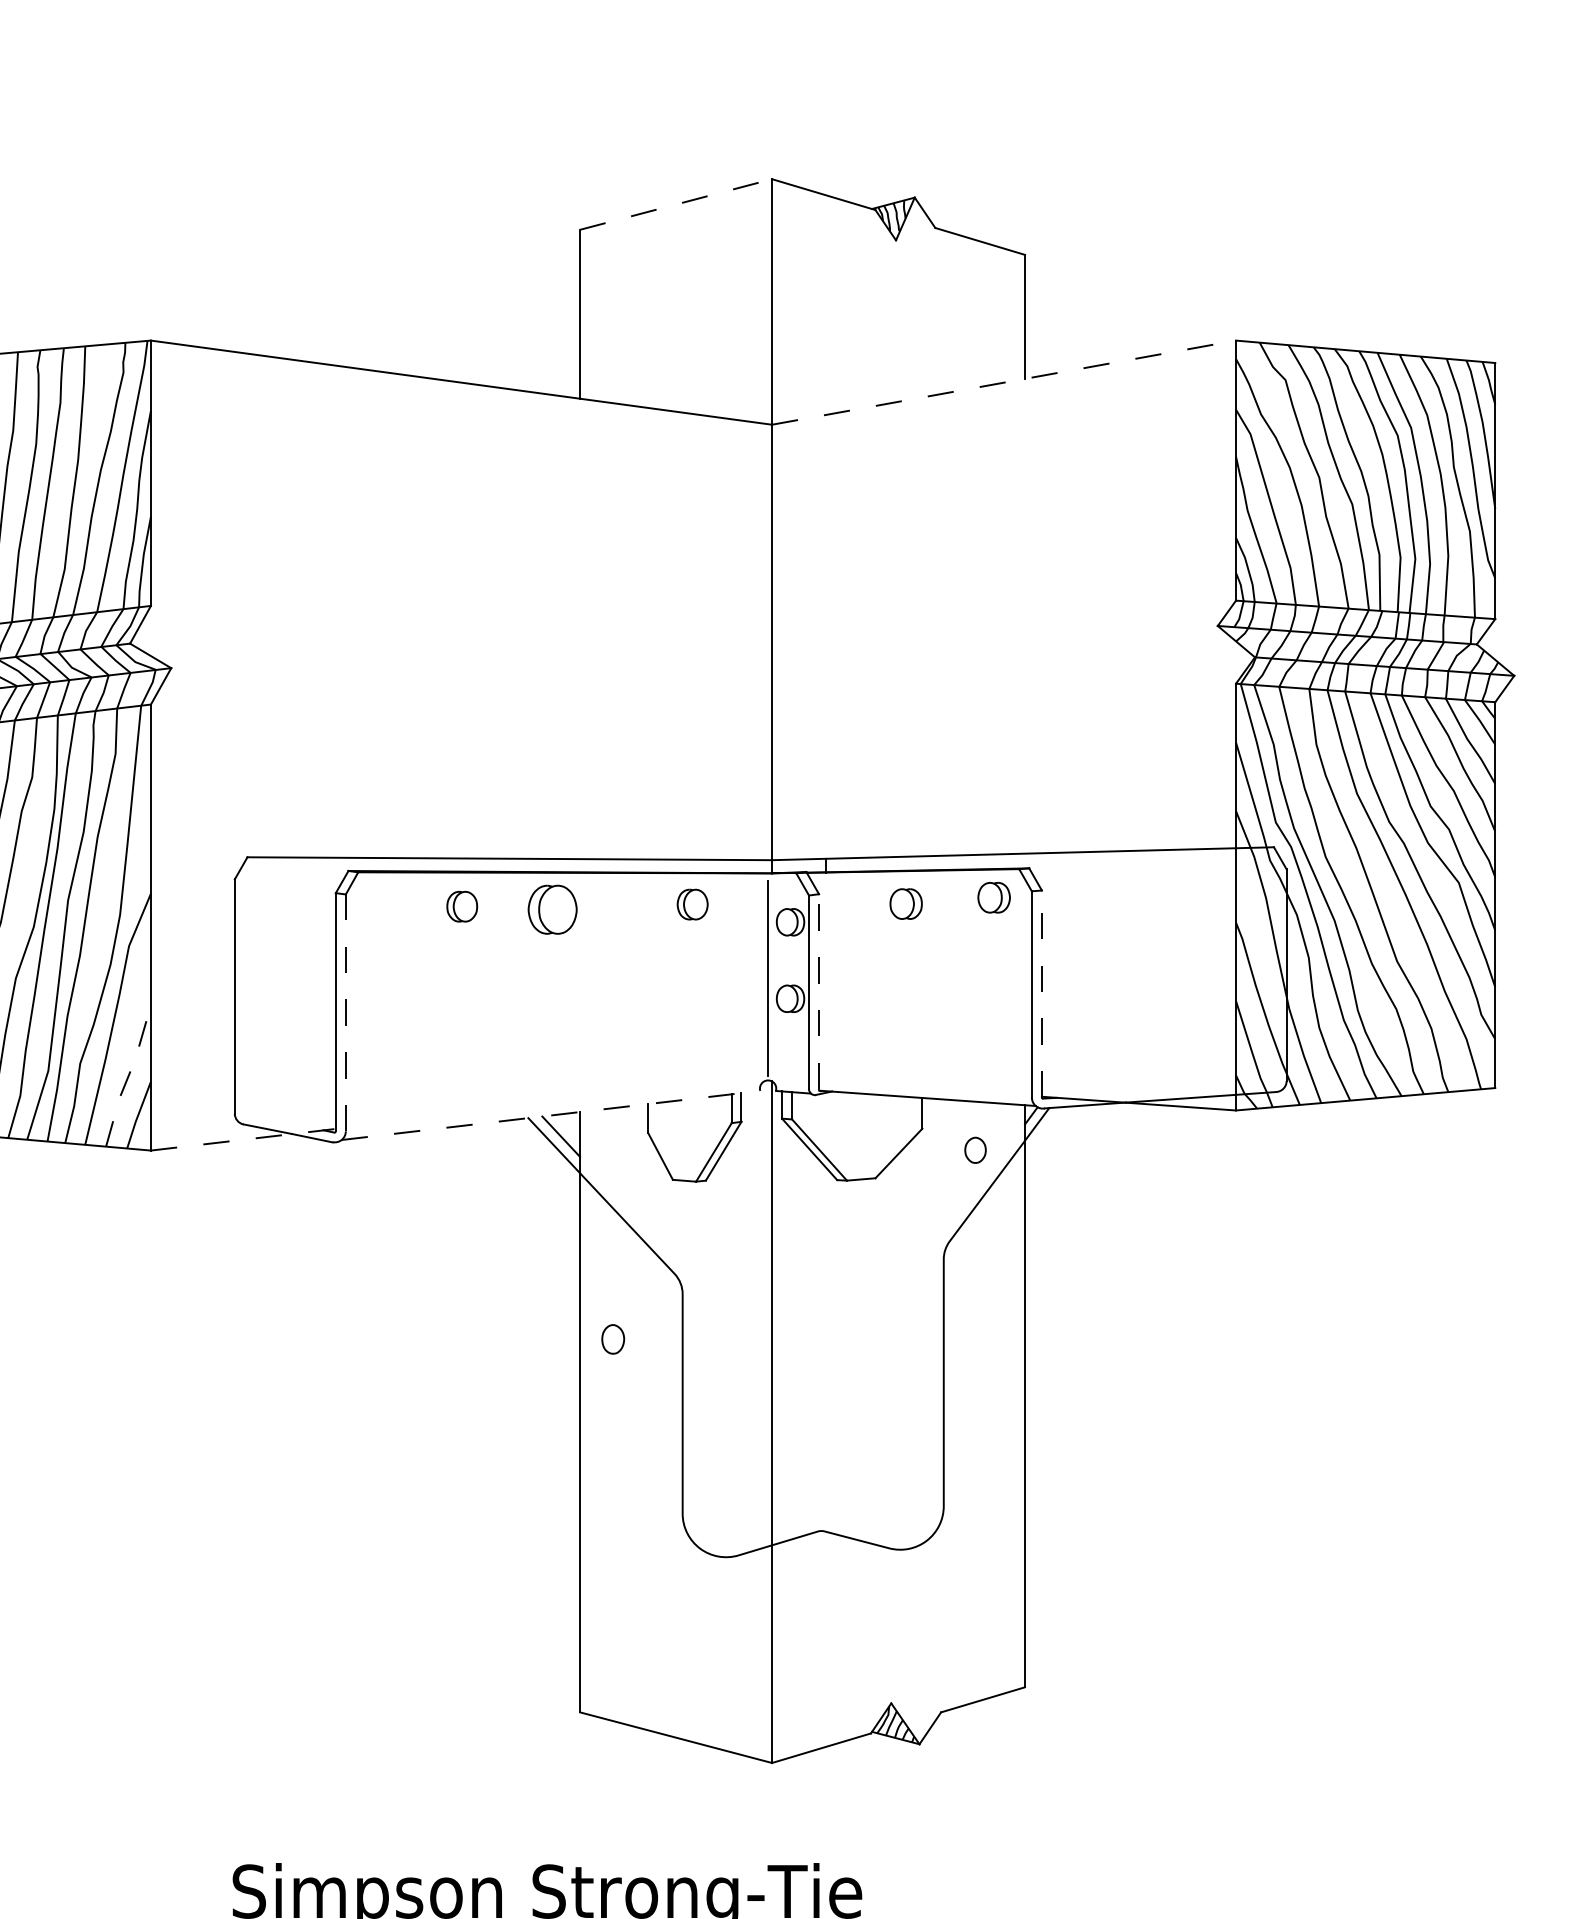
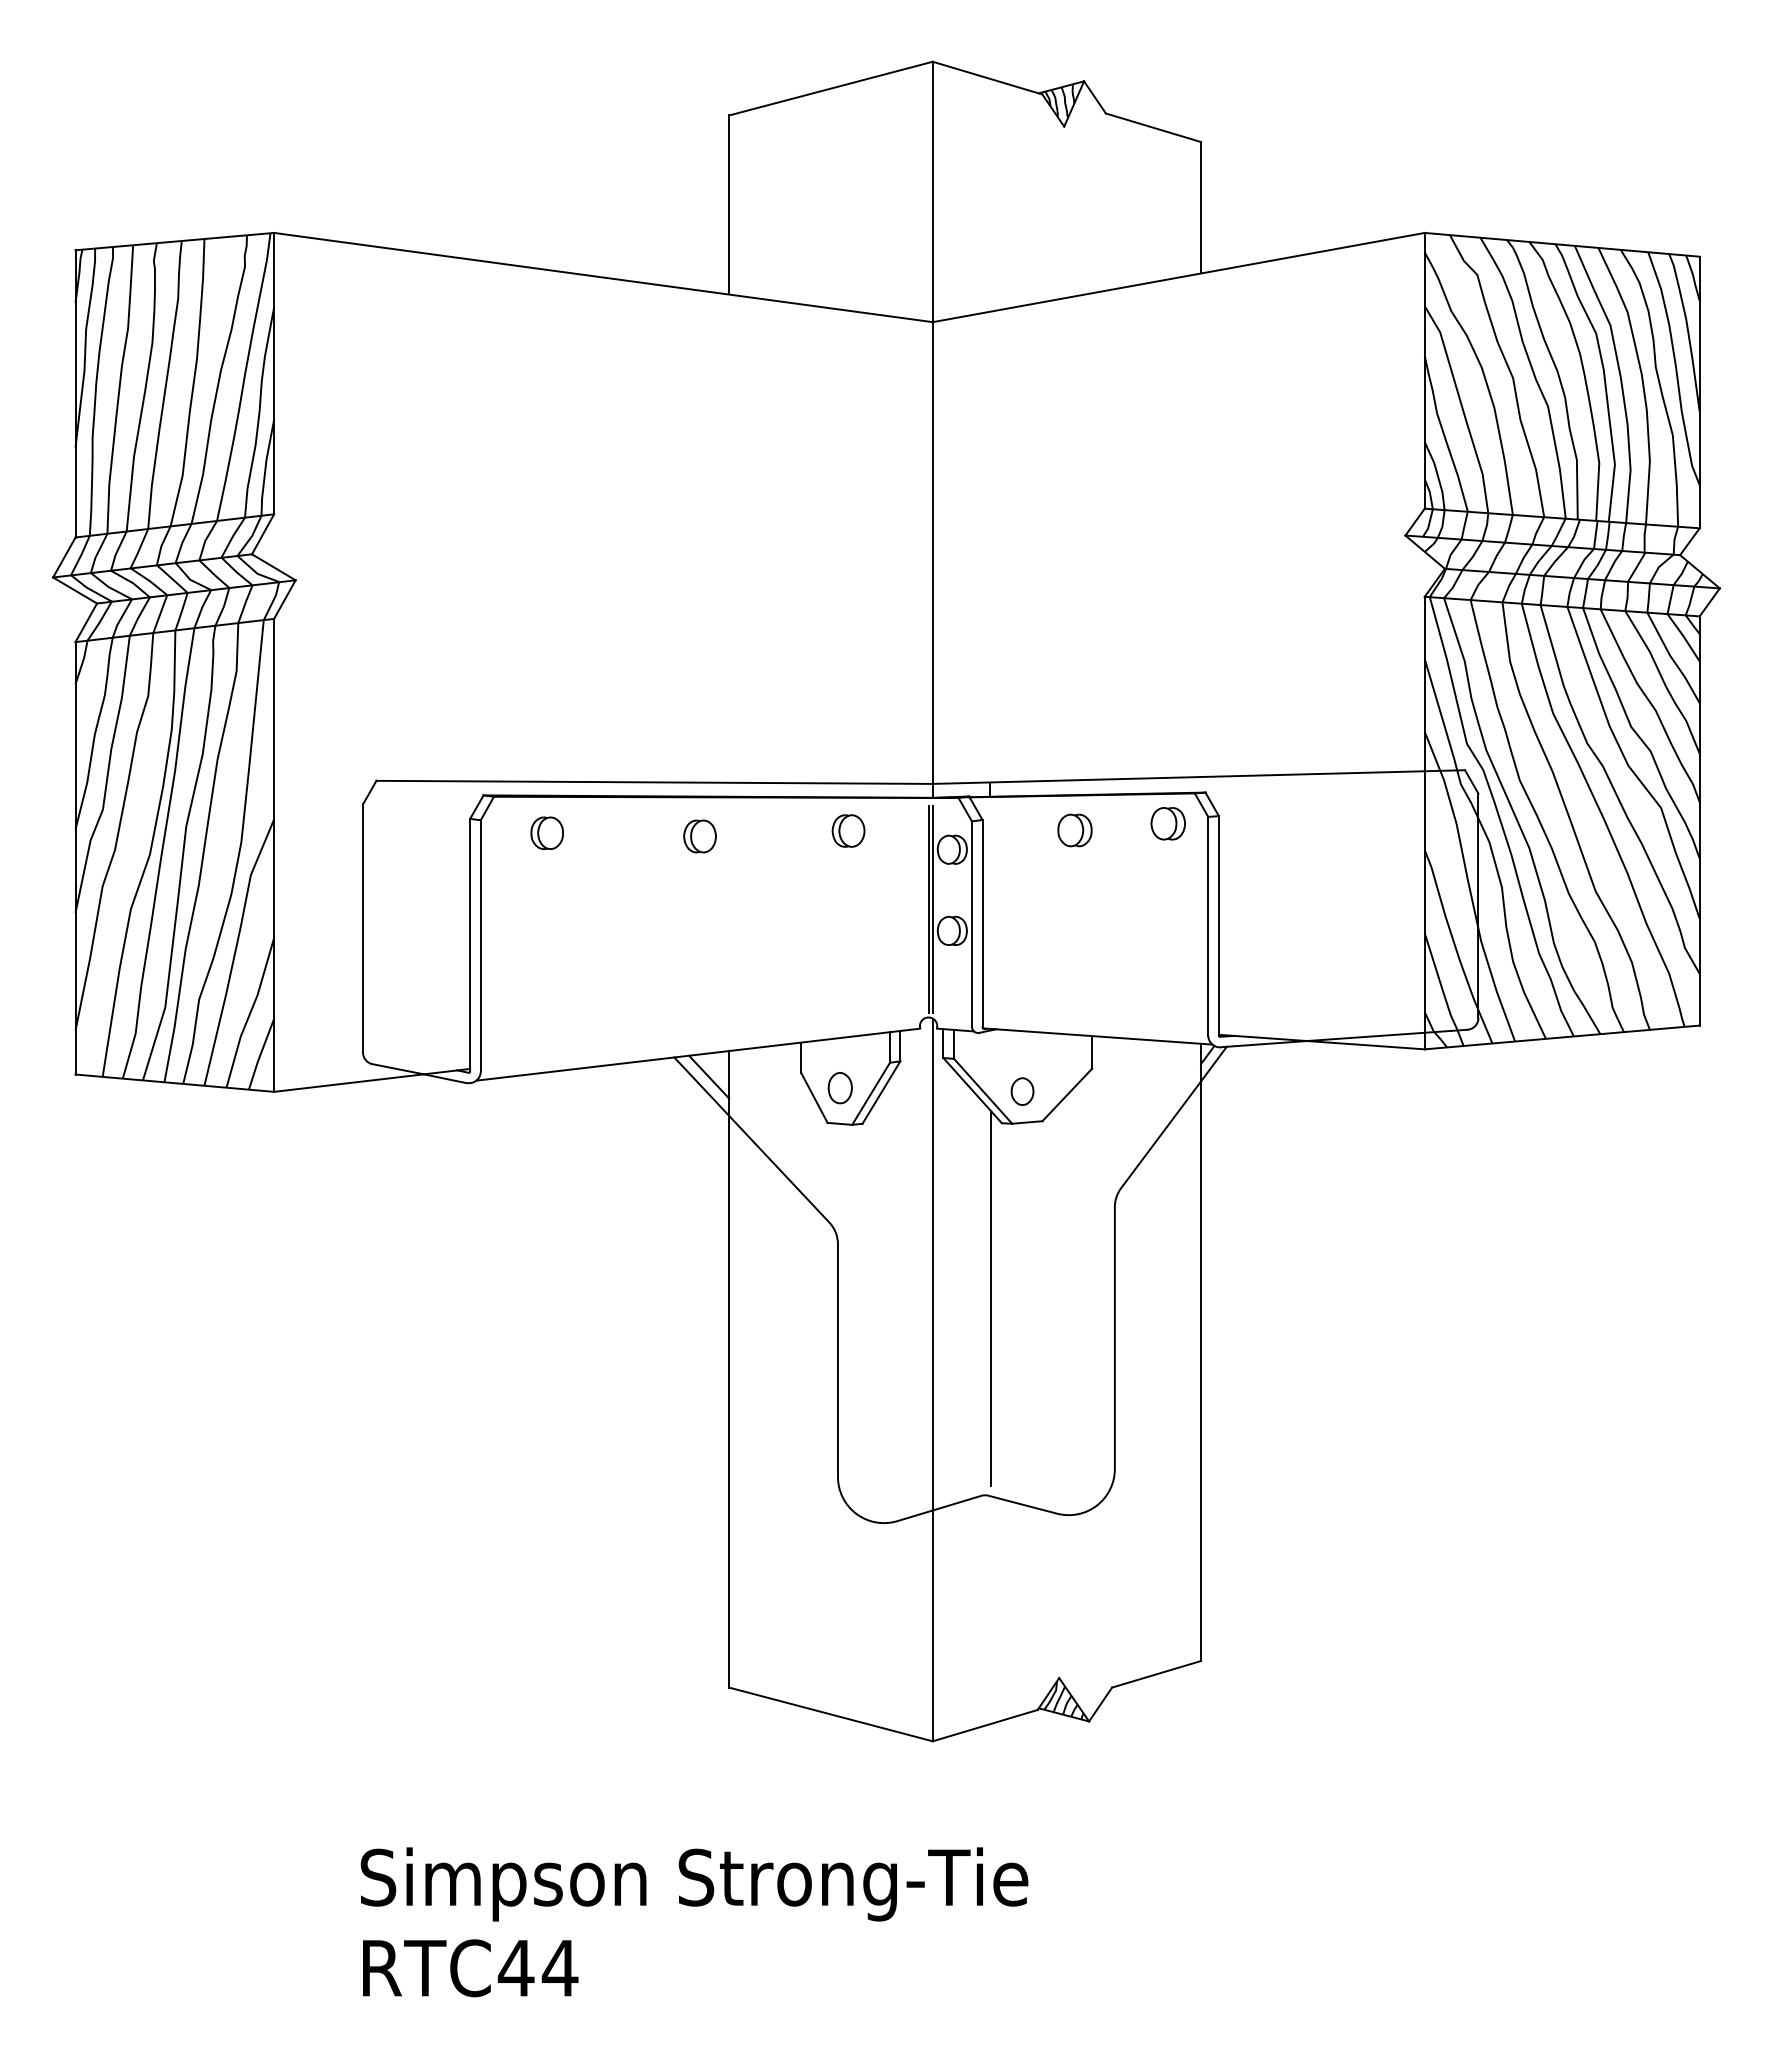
line: (676, 204) -> (831, 88), dashed -> solid
line: (1004, 382) -> (1179, 277), dashed -> solid
part: (461, 905) -> (546, 832), moved
part: (552, 909) -> (699, 836), size x0.62
line: (771, 978) -> (932, 909), added
line: (818, 990) -> (982, 922), dashed -> solid
line: (1041, 993) -> (1218, 925), dashed -> solid
line: (345, 1012) -> (480, 945), dashed -> solid
line: (128, 1075) -> (250, 1012), dashed -> solid
line: (551, 1115) -> (698, 1054), dashed -> solid
line: (243, 1139) -> (372, 1080), dashed -> solid
part: (975, 1150) -> (1022, 1091), moved
part: (612, 1339) -> (839, 1088), moved
line: (826, 1344) -> (990, 1297), added

